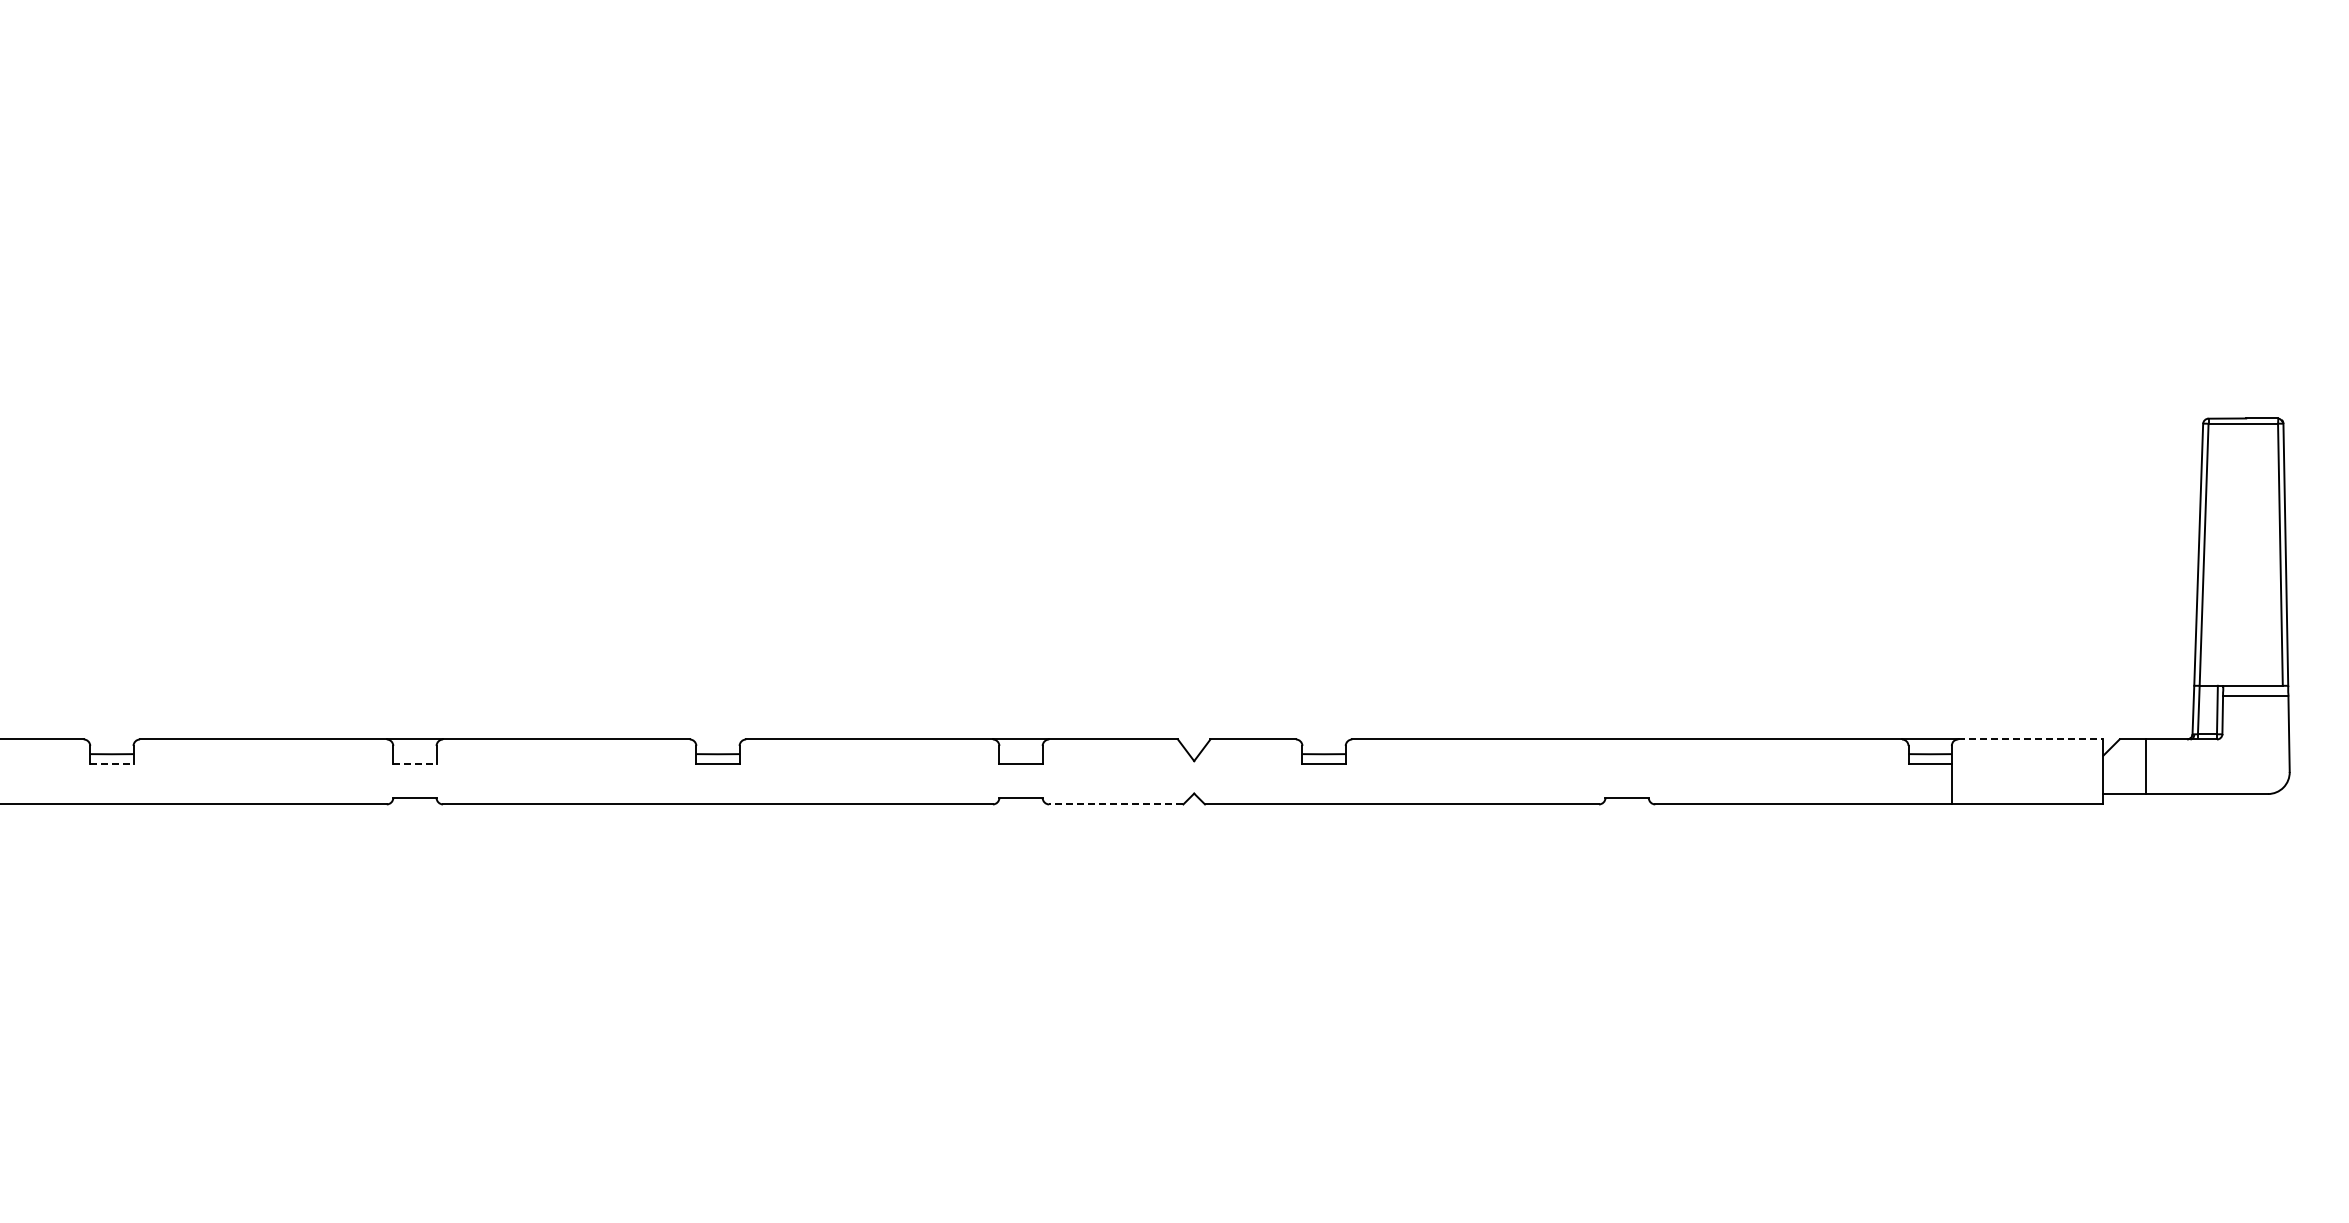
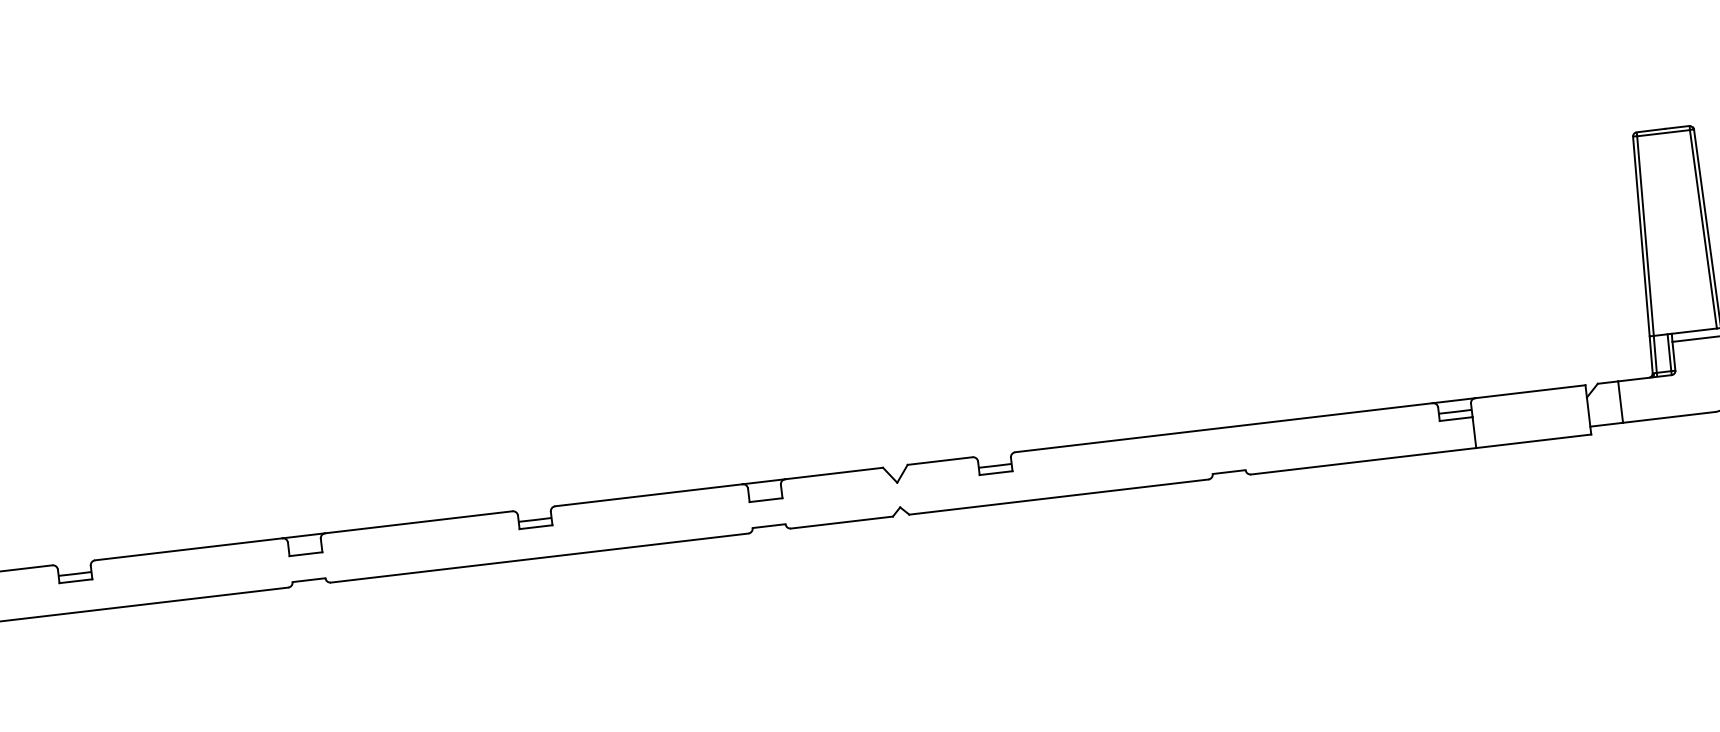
line: (2030, 739) -> (1530, 391), dashed -> solid
line: (111, 763) -> (75, 581), dashed -> solid
line: (414, 763) -> (305, 554), dashed -> solid
line: (1115, 804) -> (841, 522), dashed -> solid

